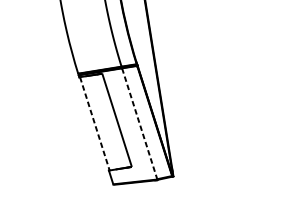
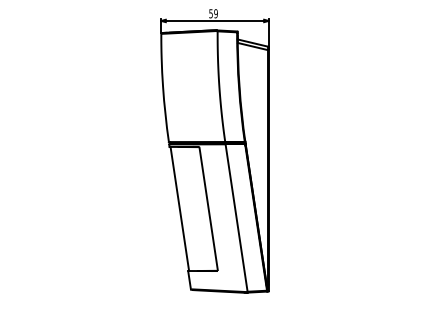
line: (94, 123) -> (179, 208), dashed -> solid
line: (139, 124) -> (236, 218), dashed -> solid

